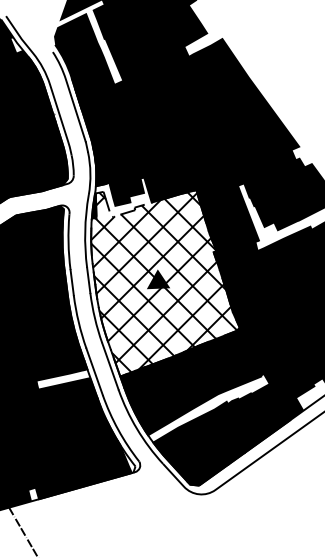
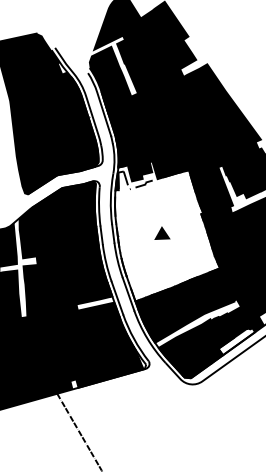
hatch: (165, 281) -> (167, 234), removed
fill: (263, 433) -> (236, 341), removed

